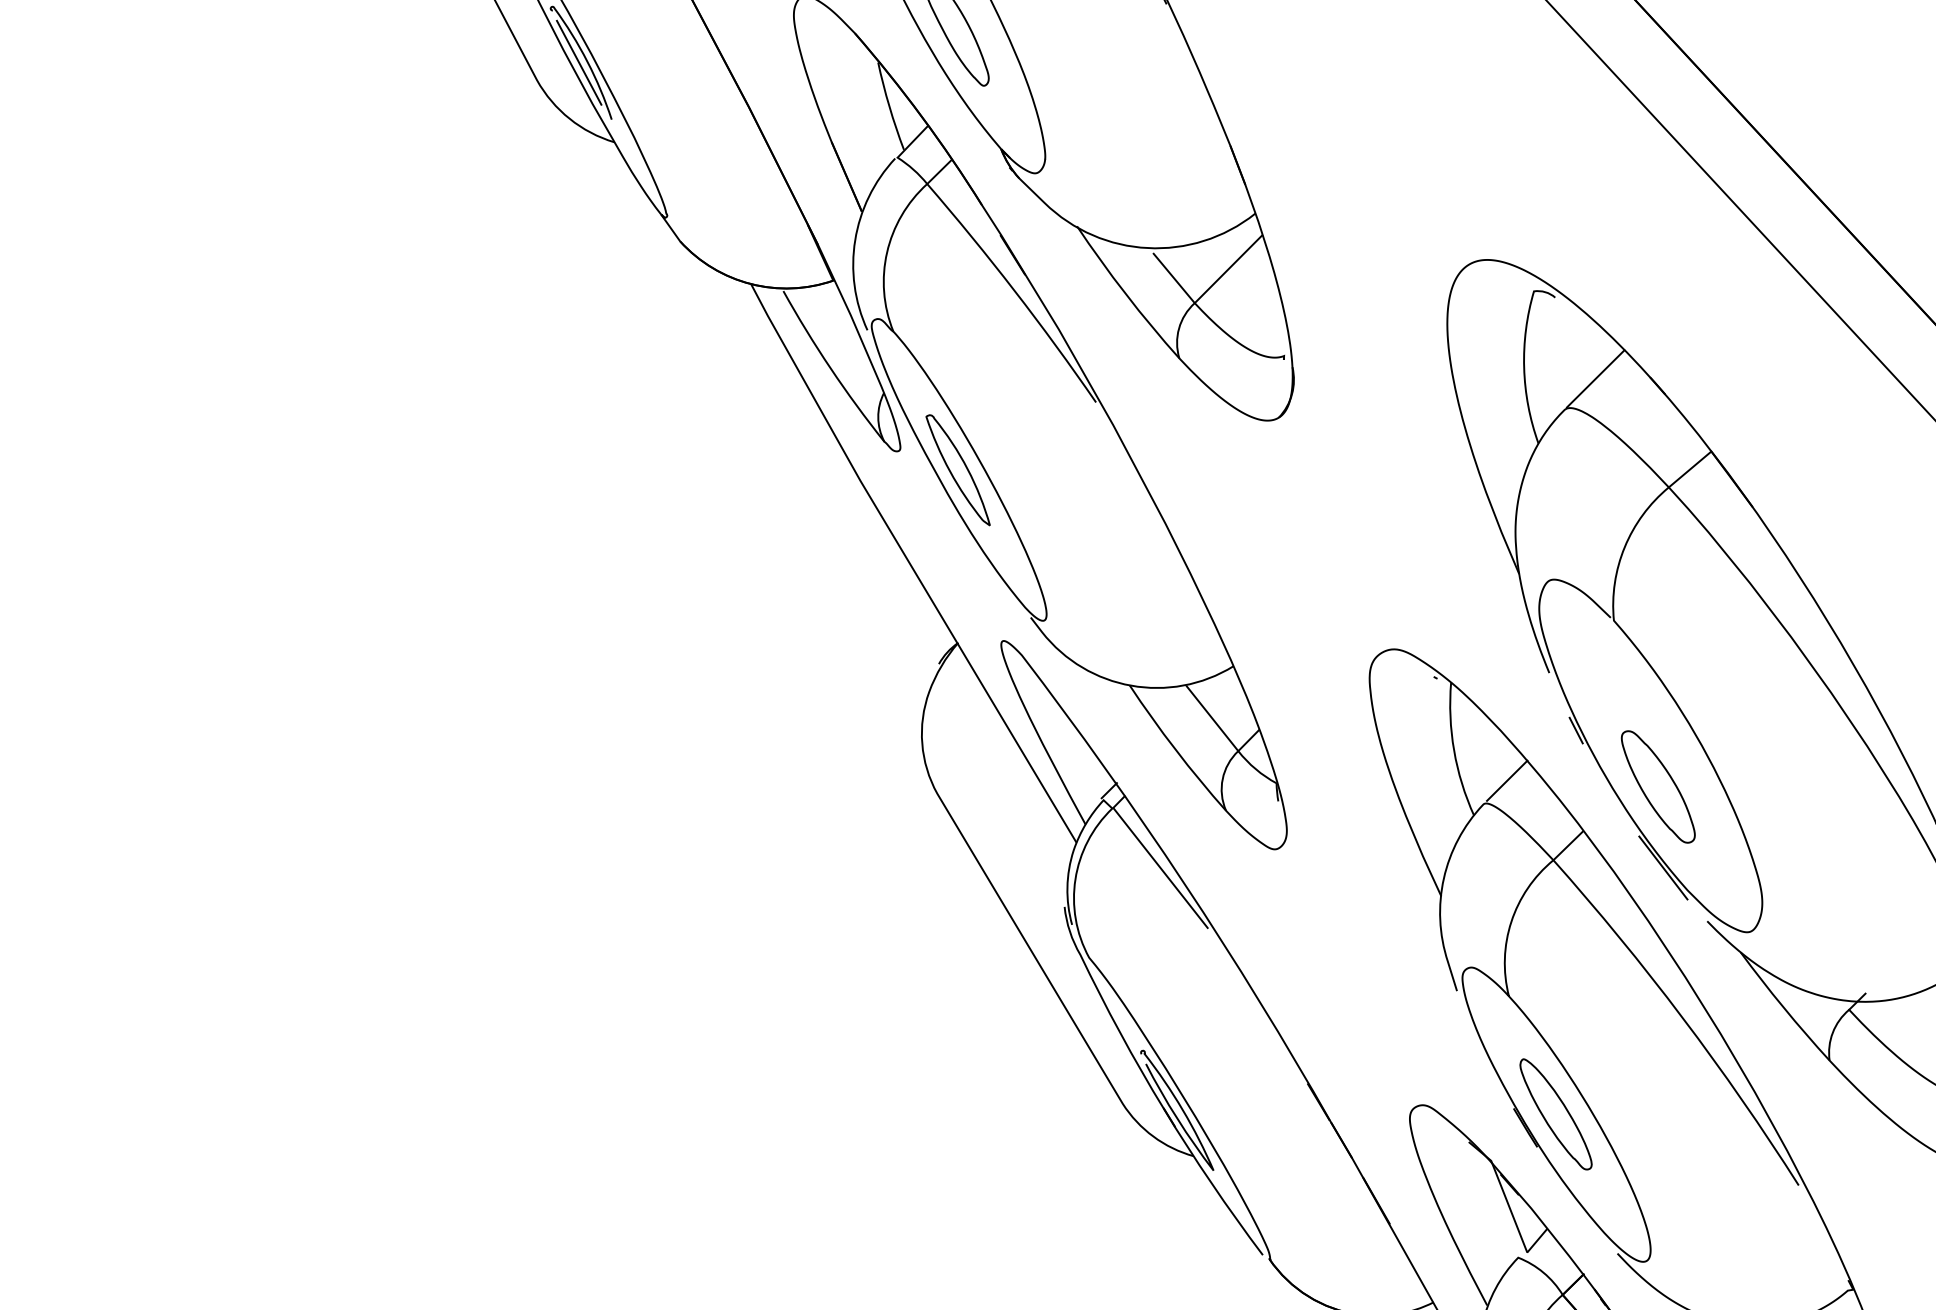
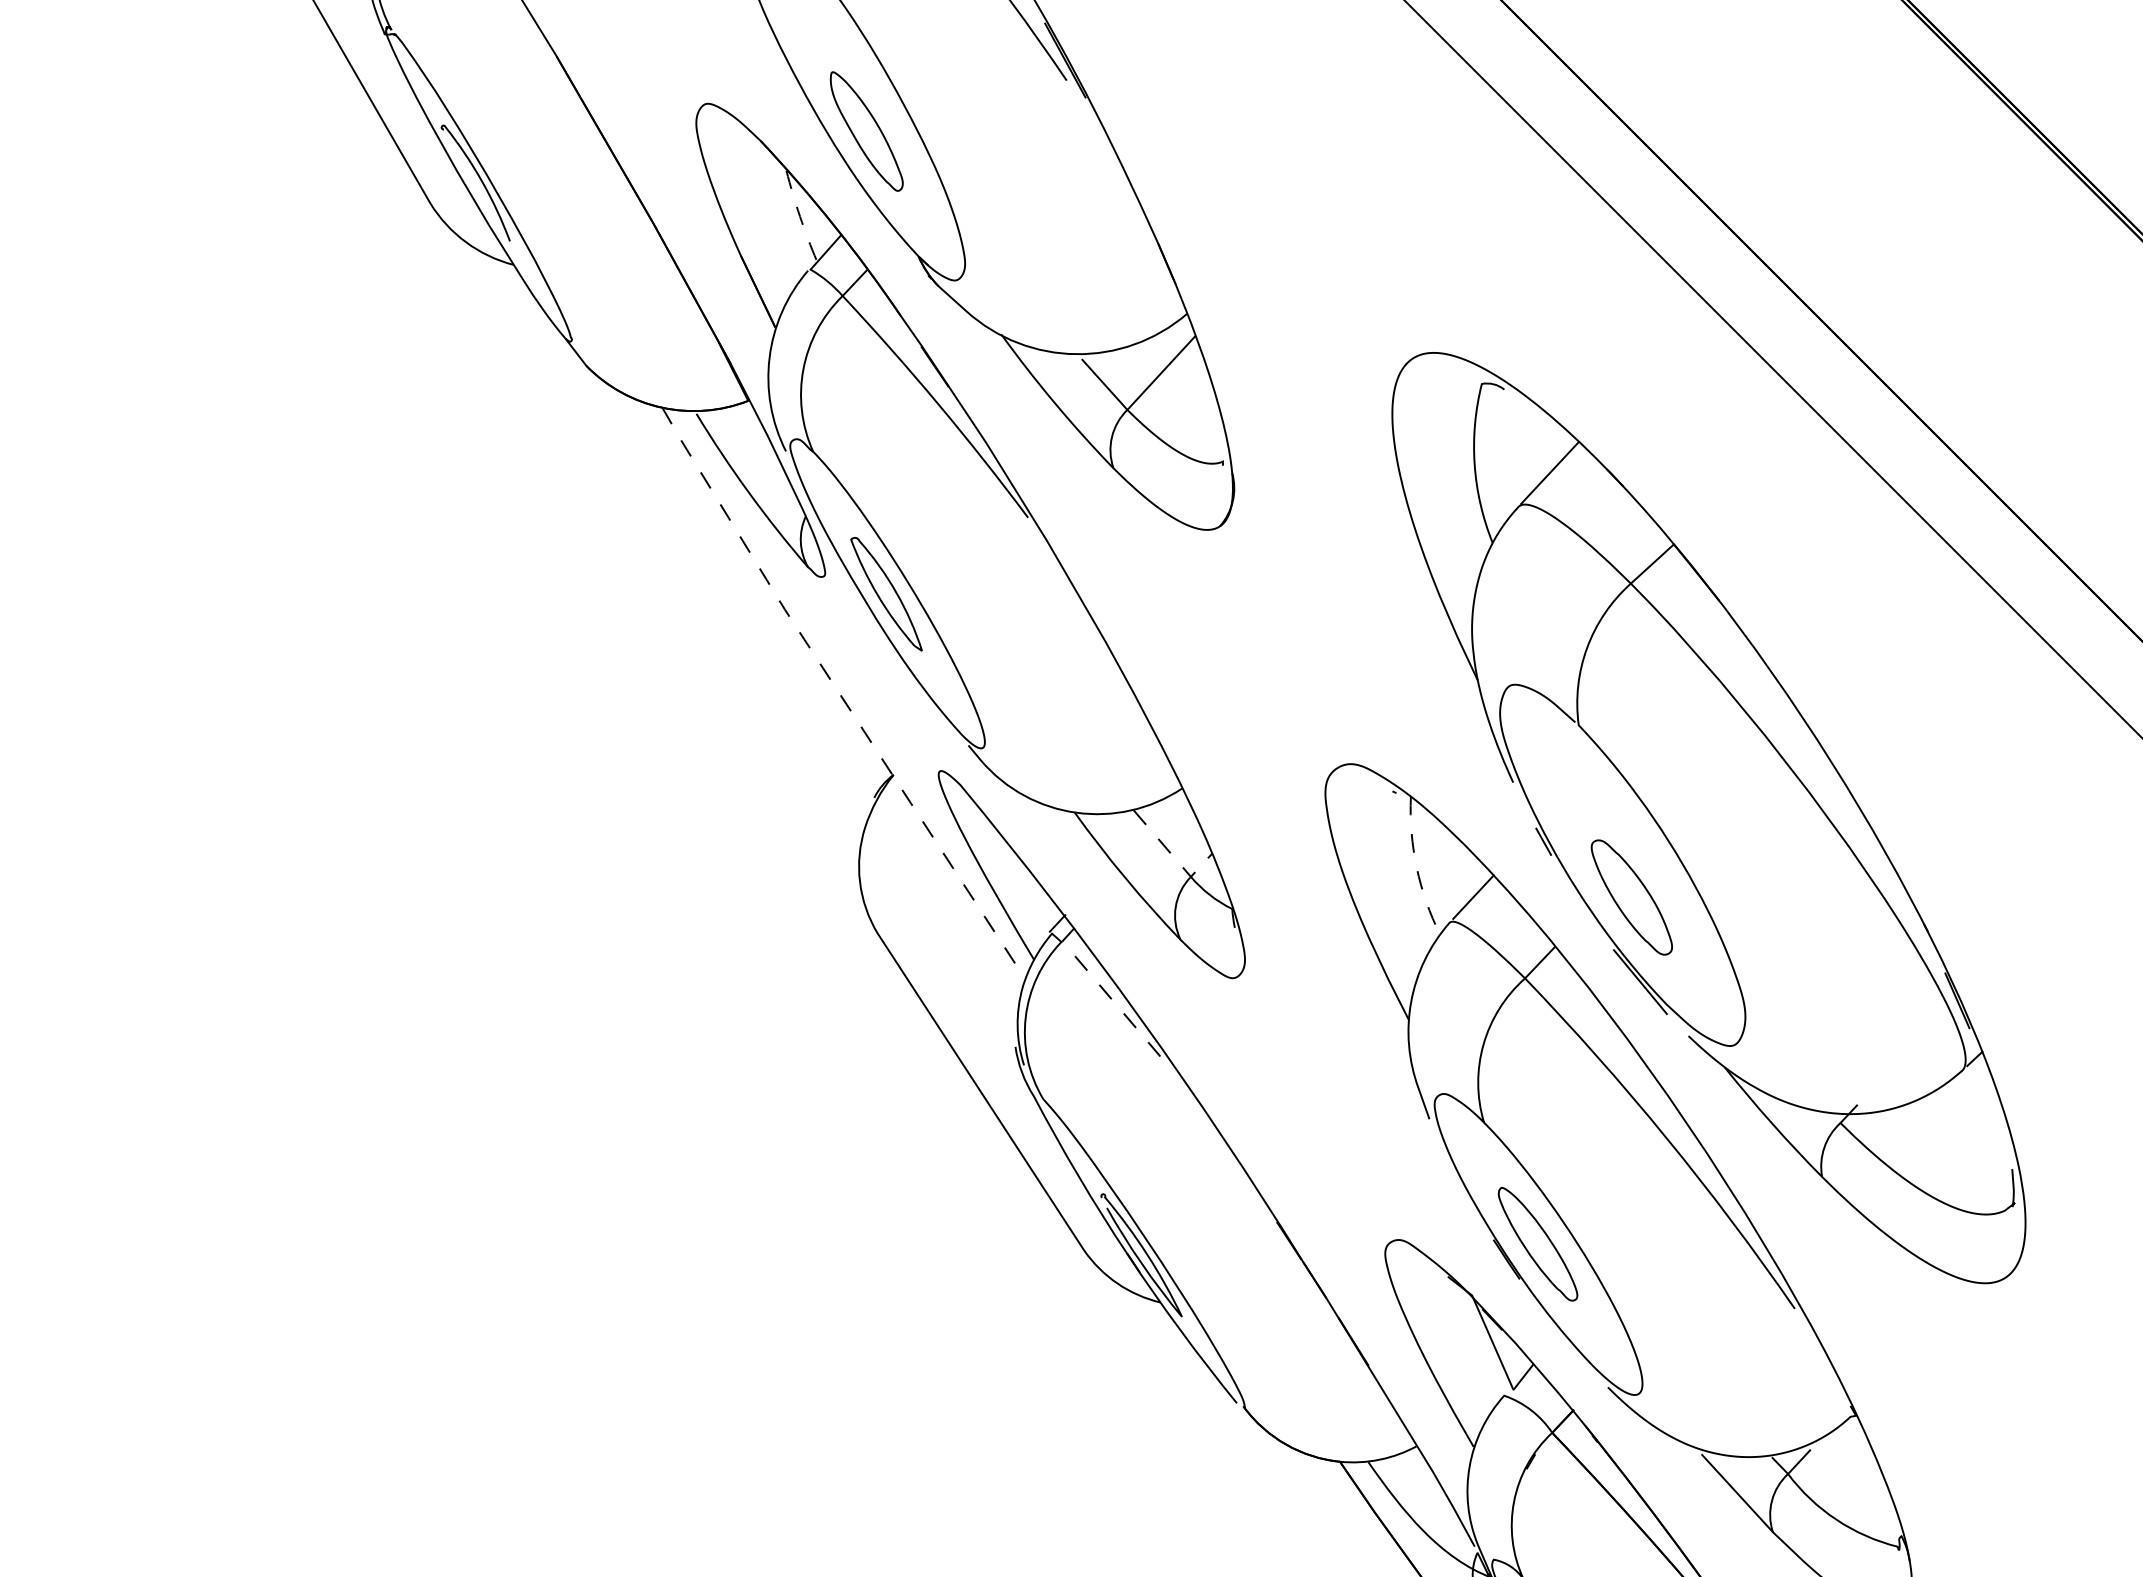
line: (579, 63) -> (473, 183), removed
arc: (889, 106) -> (800, 216), solid -> dashed
line: (910, 564) -> (840, 694), solid -> dashed
line: (1222, 731) -> (1173, 856), solid -> dashed
arc: (1453, 750) -> (1416, 867), solid -> dashed
line: (1155, 861) -> (1108, 995), solid -> dashed

